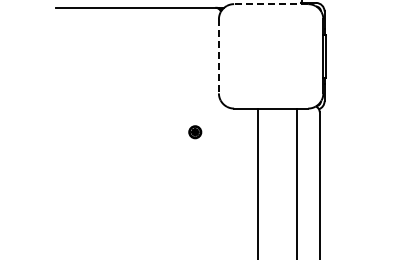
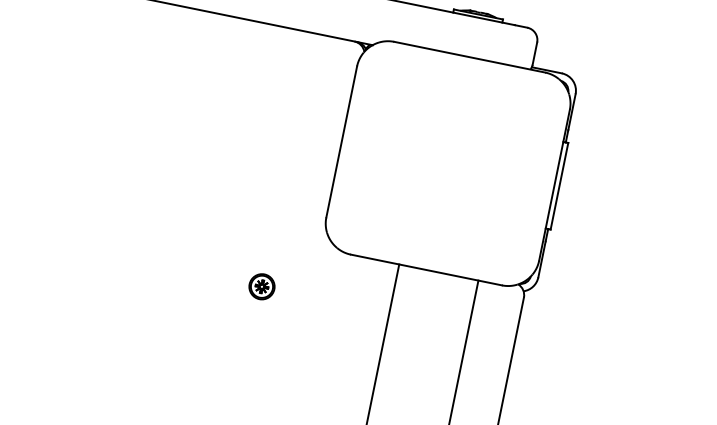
line: (270, 4) -> (468, 57), dashed -> solid
line: (218, 56) -> (340, 142), dashed -> solid

